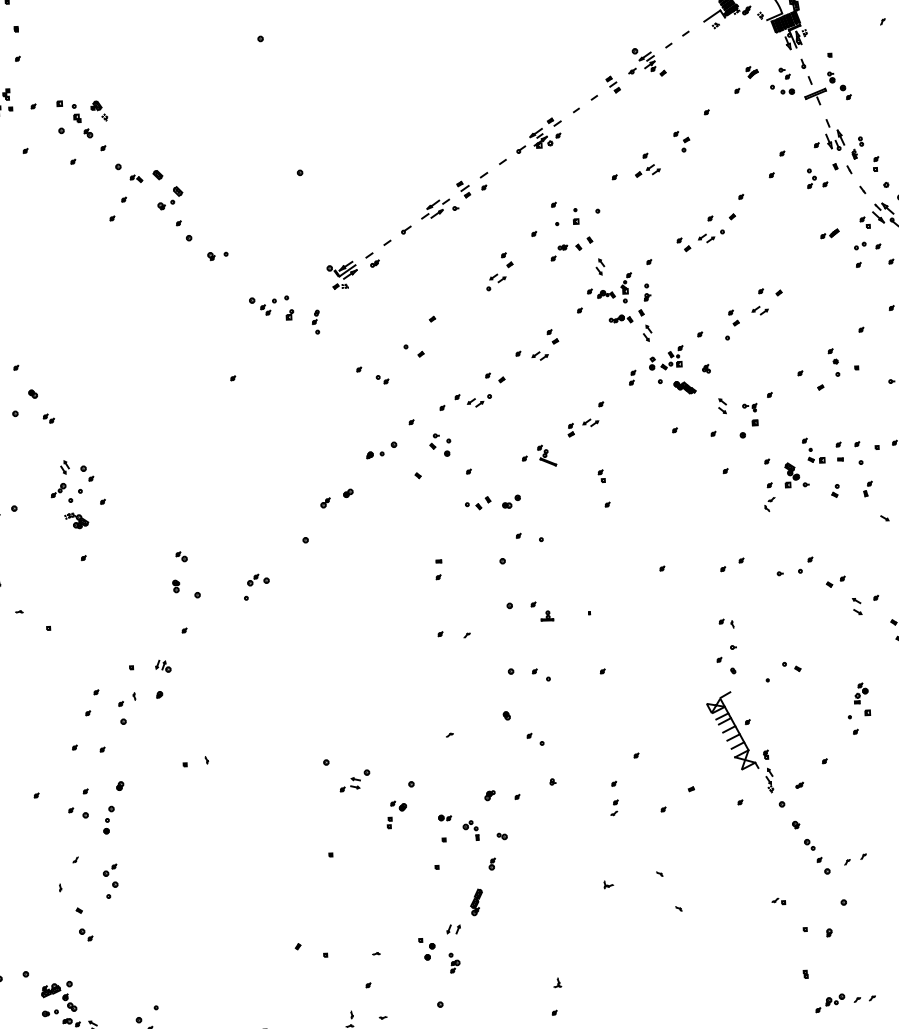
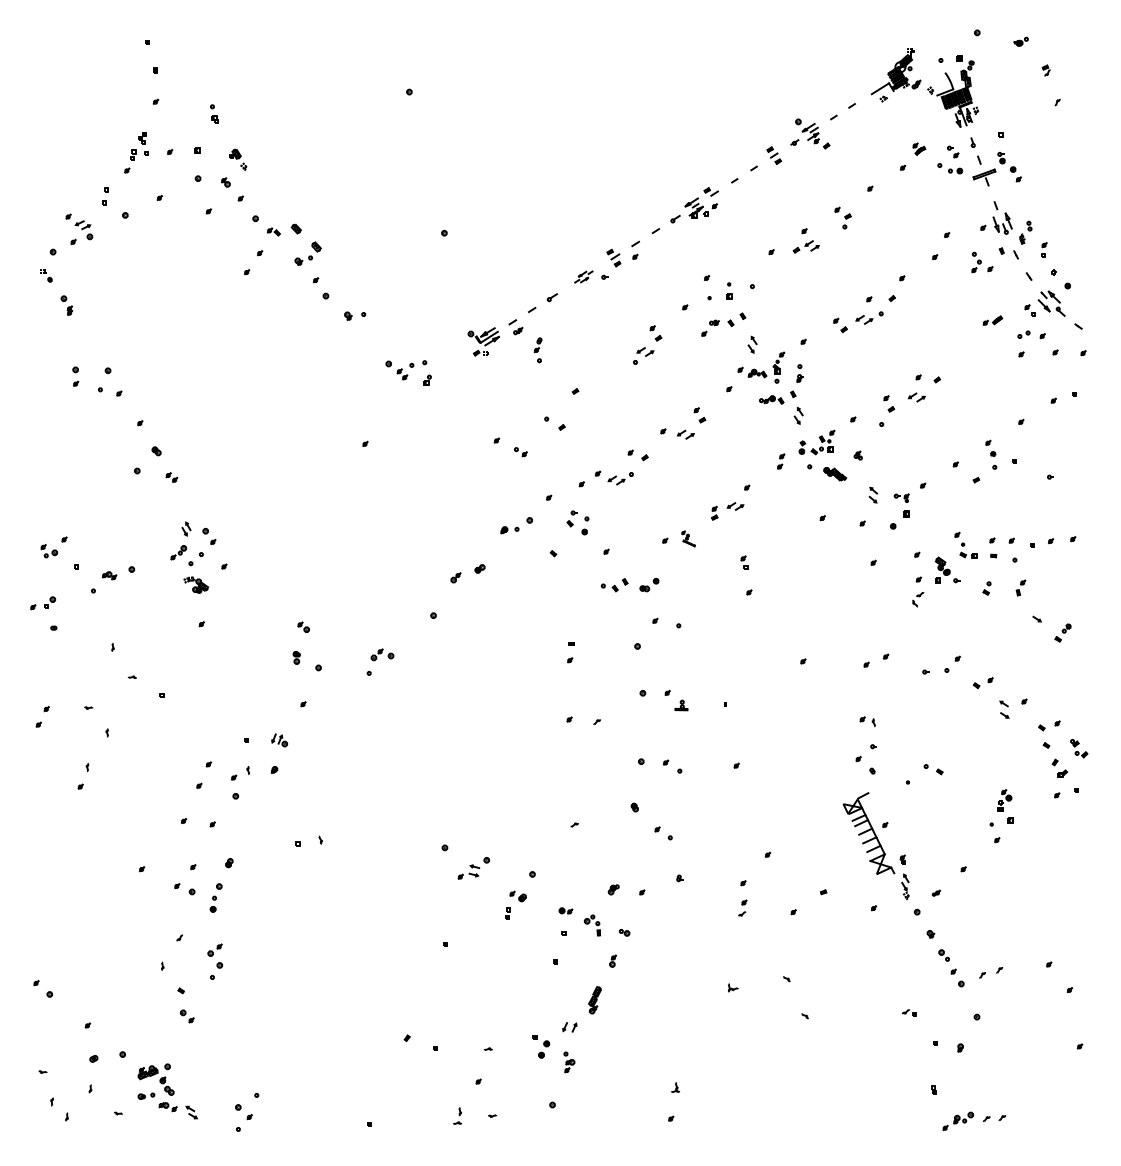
part: (76, 112) -> (214, 113), moved
part: (435, 208) -> (583, 276), size x0.6
part: (315, 322) -> (537, 350), moved
part: (547, 455) -> (688, 538), size x0.7

